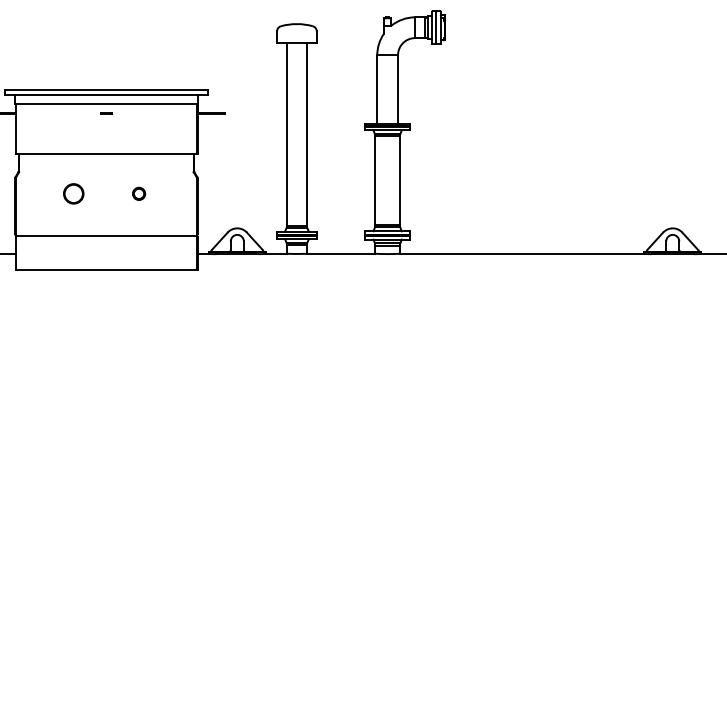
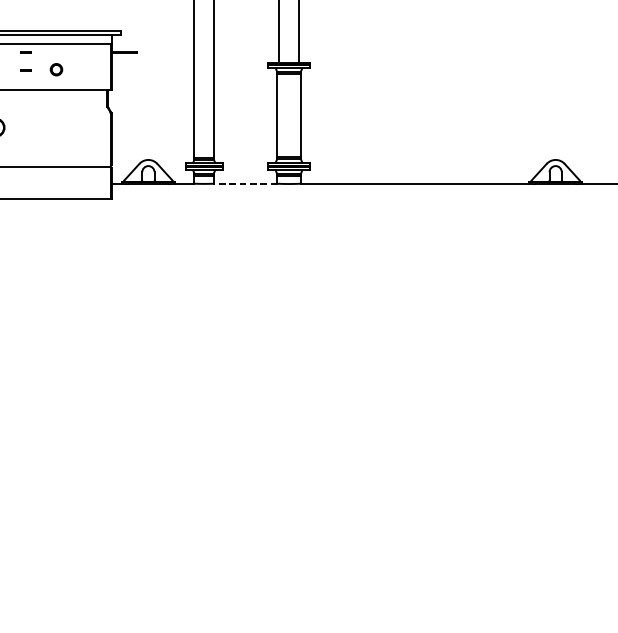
line: (106, 132) -> (26, 70), added
circle: (139, 193) -> (56, 69), moved
line: (341, 253) -> (245, 183), solid -> dashed

